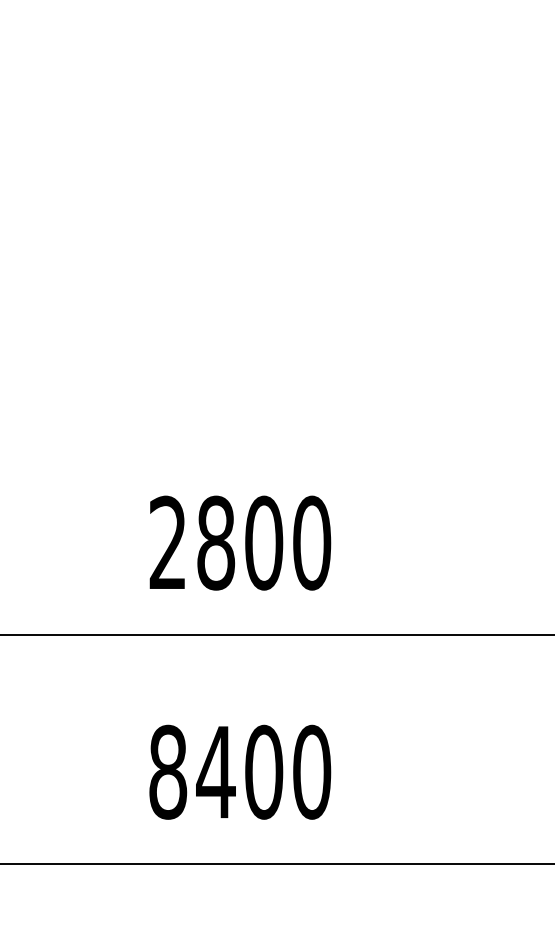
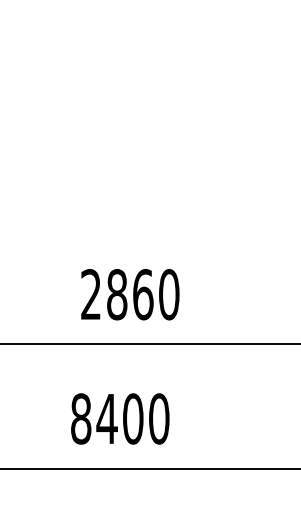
text: (264, 542) -> (143, 294), 2800 -> 2860
text: (240, 771) -> (120, 418), moved

